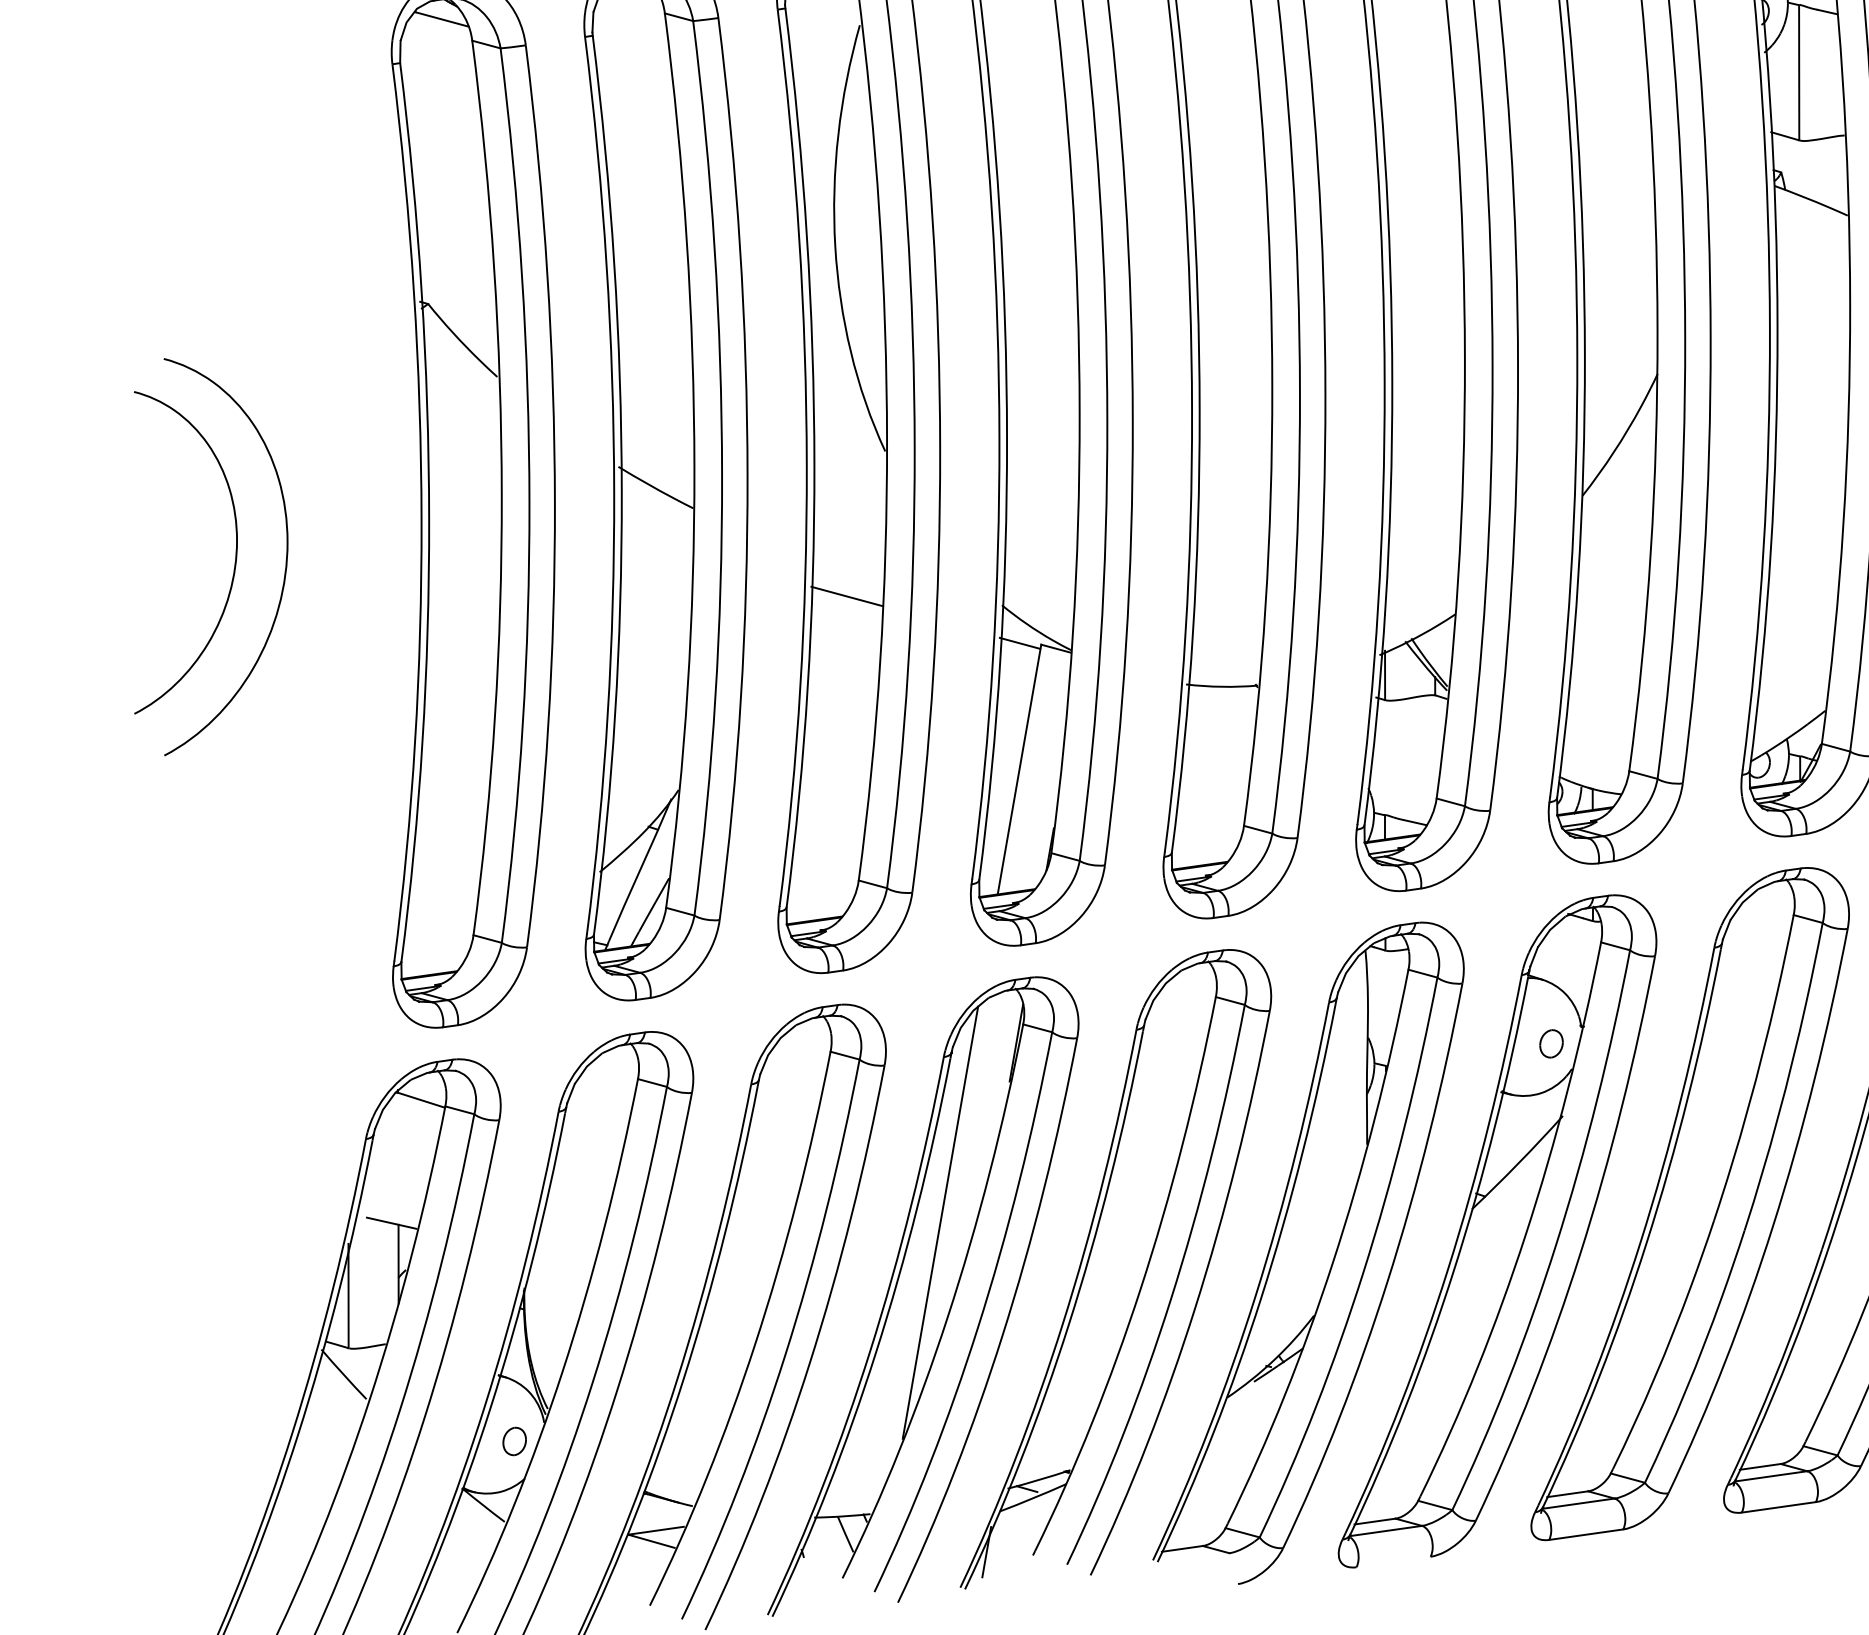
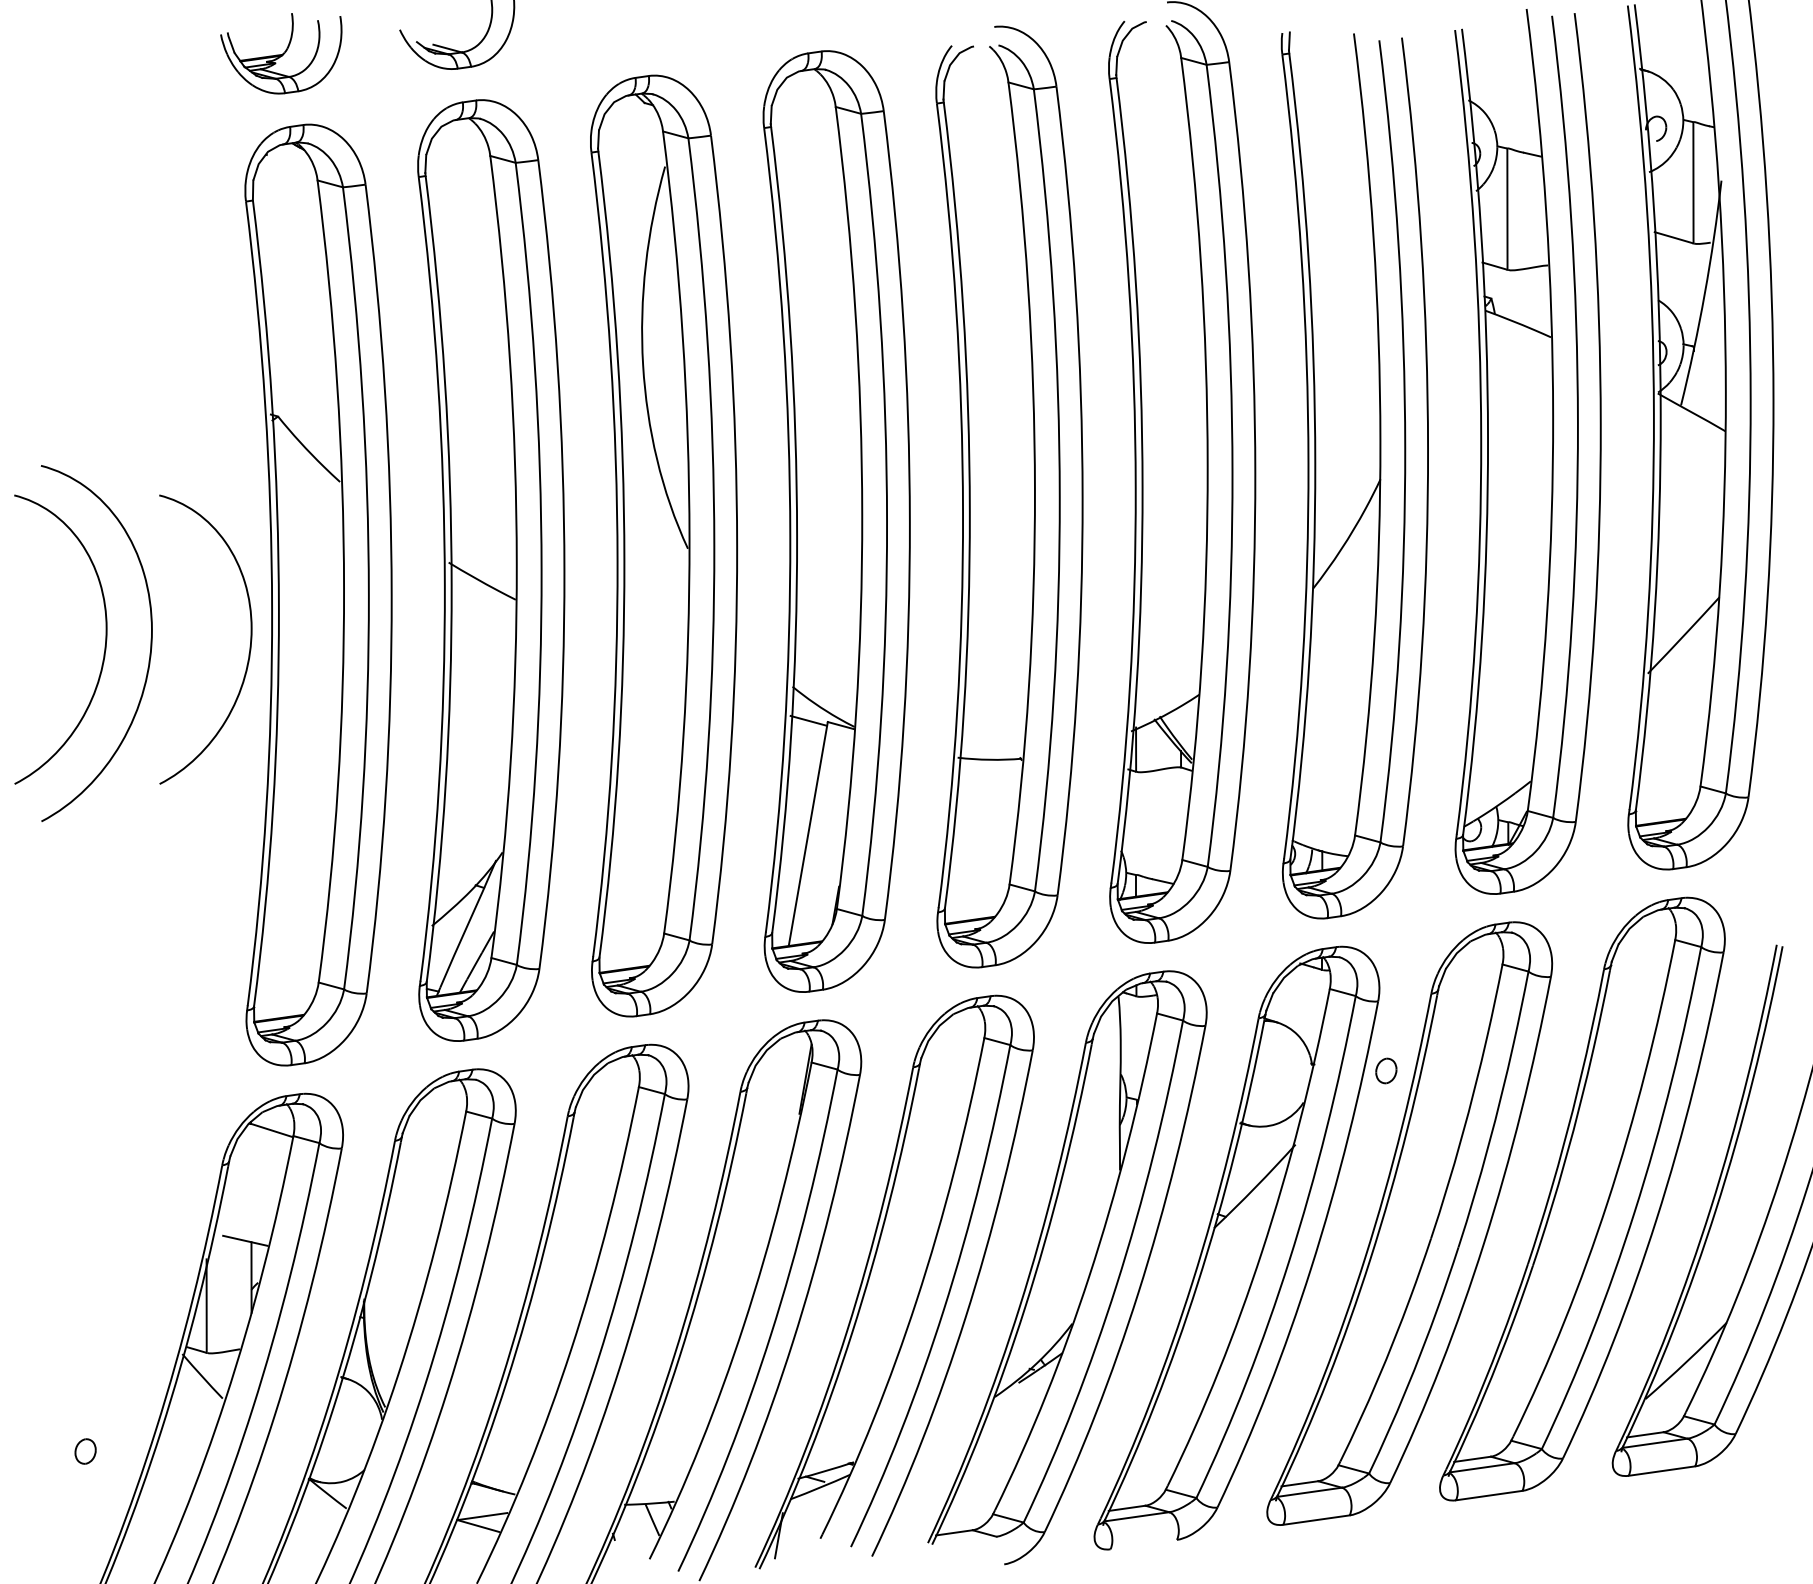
line: (442, 19) -> (290, 161), removed
curve: (396, 559) -> (249, 645), added
line: (845, 596) -> (652, 678), removed
part: (1551, 1043) -> (1386, 1070), moved
line: (940, 1222) -> (737, 1240), removed
part: (514, 1441) -> (85, 1451), moved

